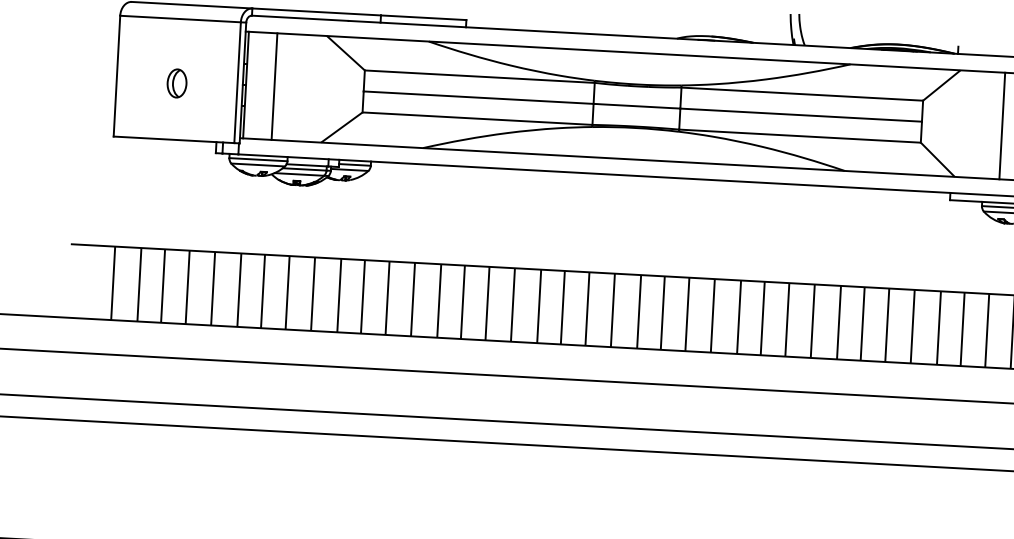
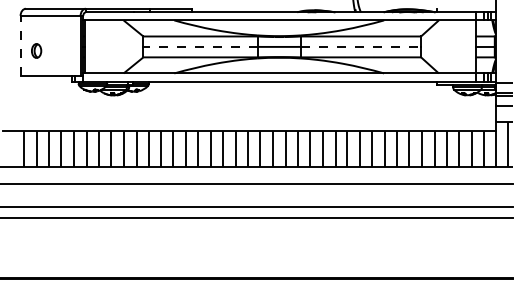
line: (116, 75) -> (20, 45), solid -> dashed
part: (176, 82) -> (36, 50), moved
line: (275, 85) -> (99, 46), removed
line: (478, 96) -> (200, 46), solid -> dashed
line: (802, 114) -> (361, 46), solid -> dashed
line: (1003, 125) -> (461, 46), removed

